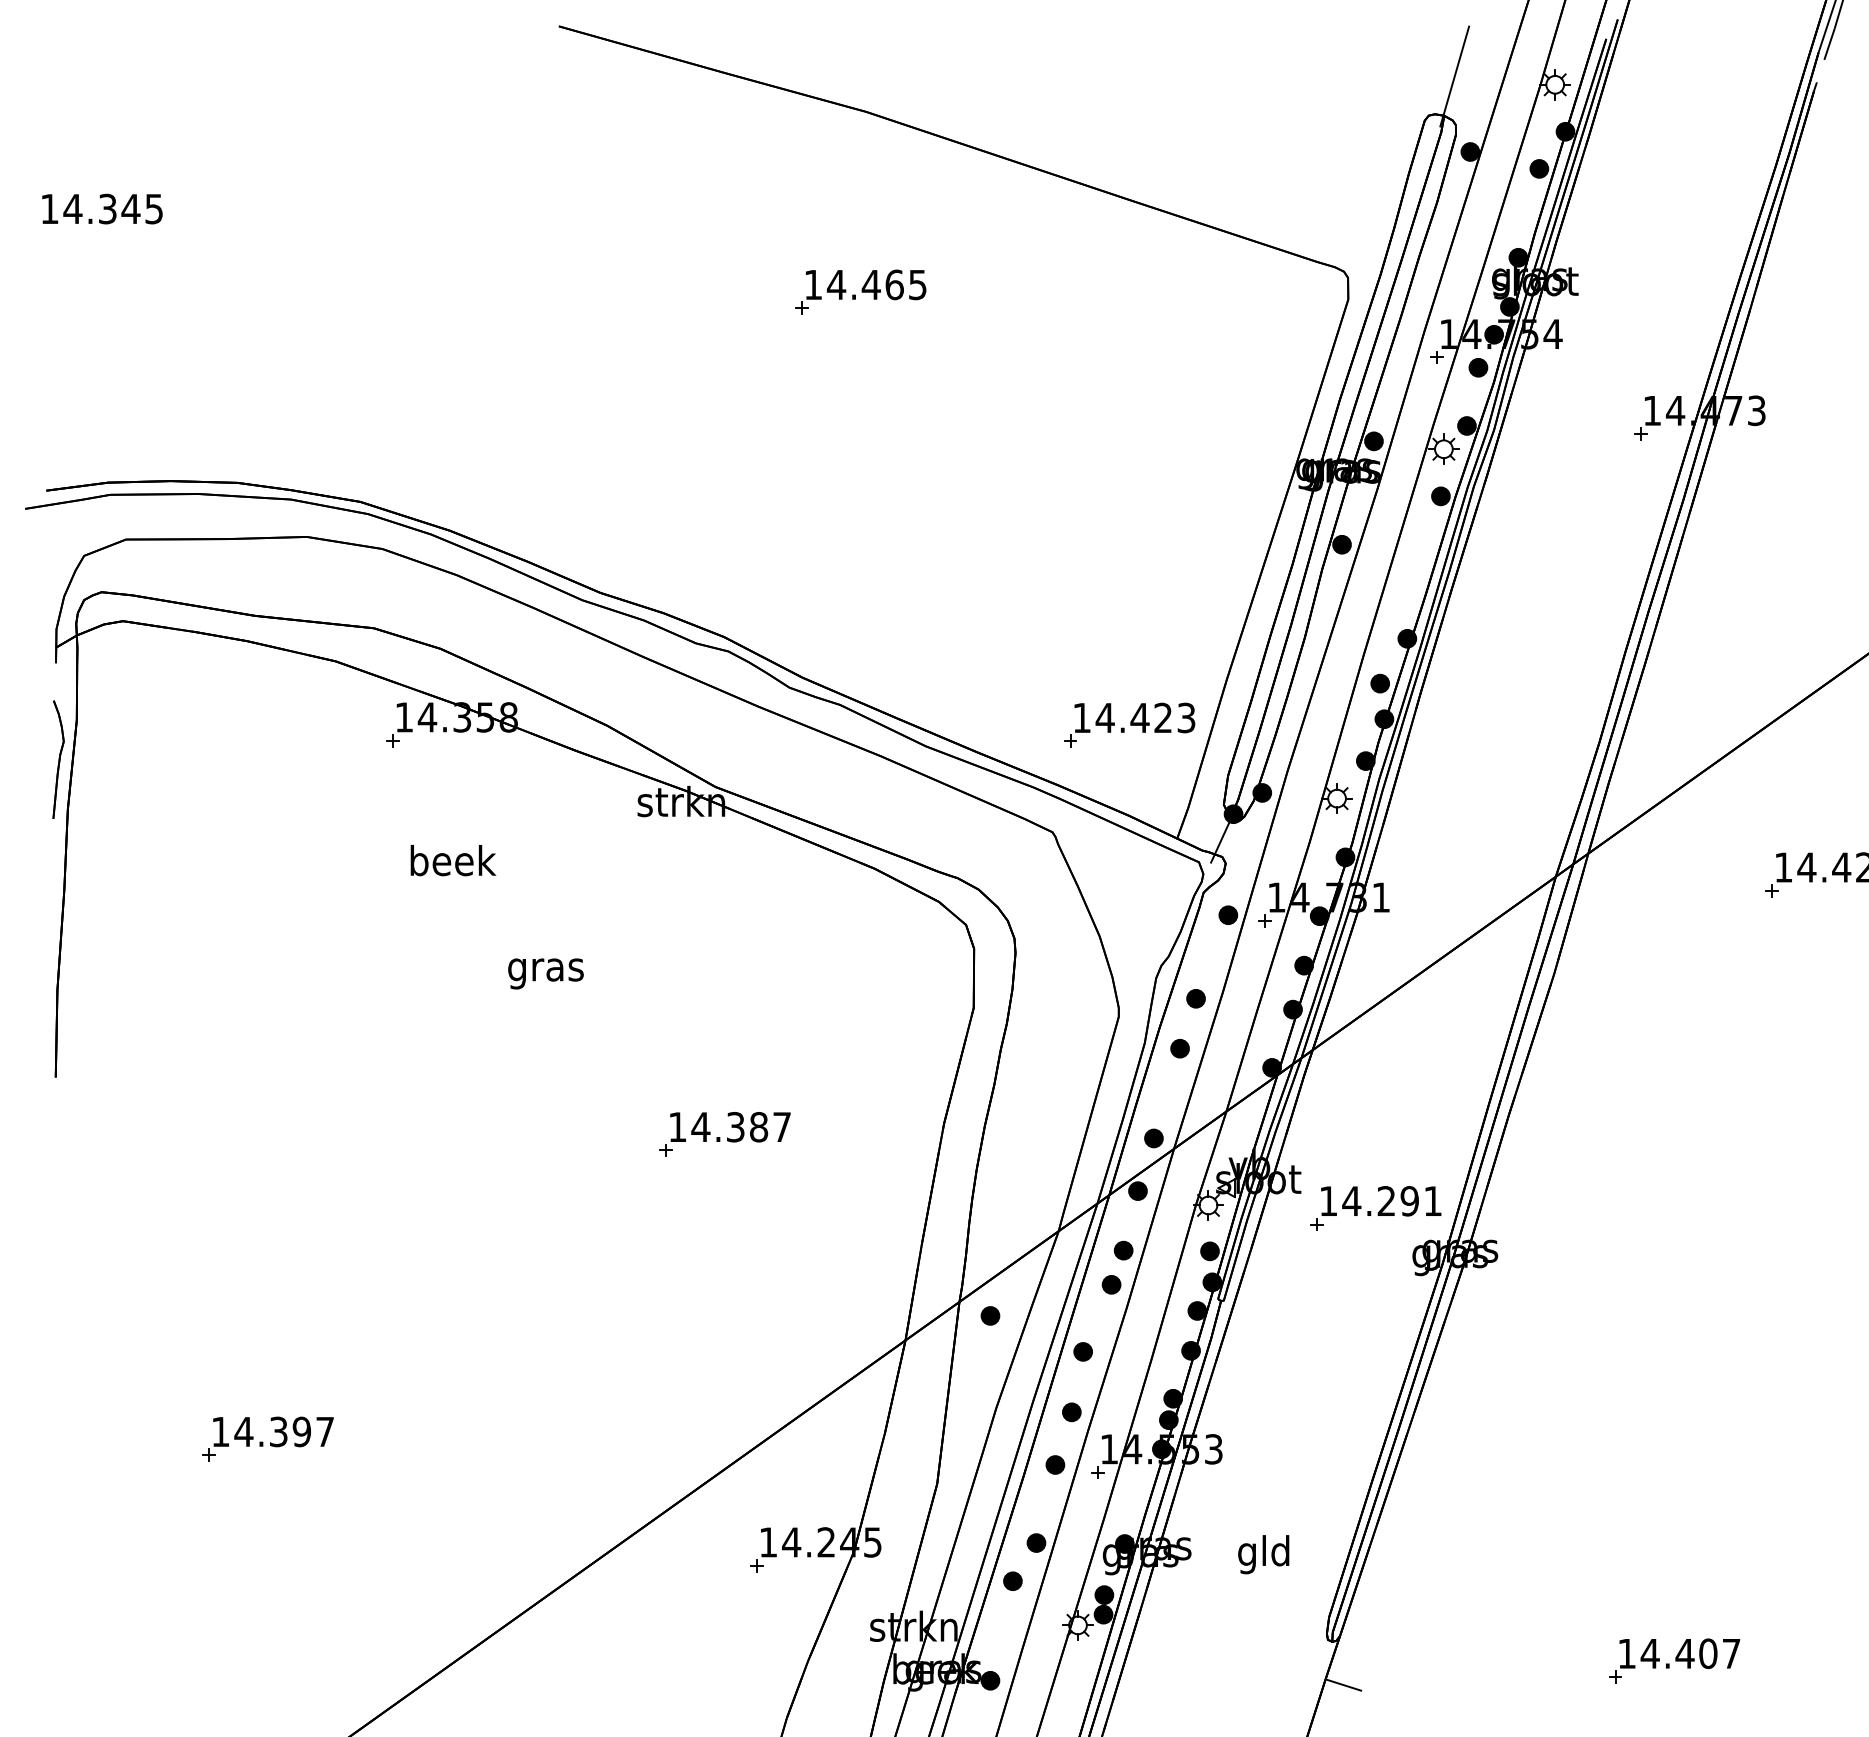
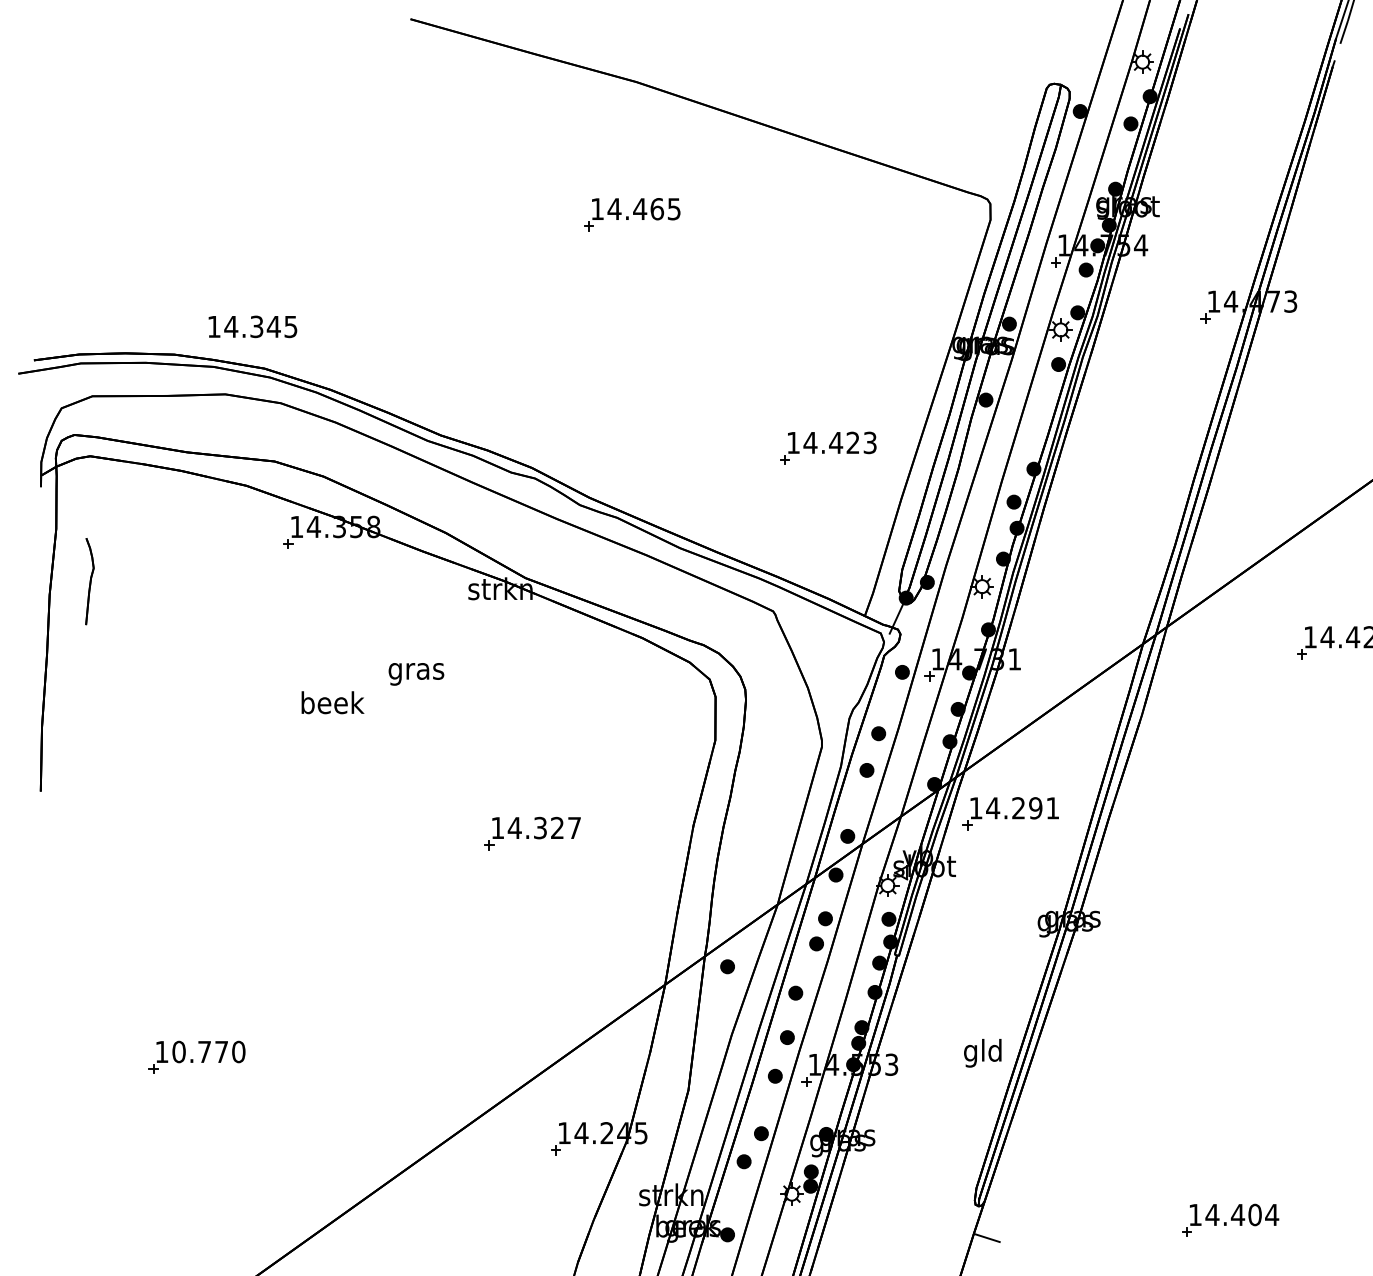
line: (1454, 76) -> (1068, 56), removed
text: (102, 208) -> (252, 326), moved
part: (1129, 724) -> (828, 447), moved
part: (58, 759) -> (89, 581), moved
text: (453, 860) -> (333, 702), moved
text: (545, 973) -> (416, 674), moved
text: (759, 1127) -> (557, 828), 14.387 -> 14.327
part: (1375, 1208) -> (1010, 813), moved
text: (284, 1431) -> (208, 1051), 14.397 -> 10.770
text: (1263, 1554) -> (982, 1053), moved
text: (1731, 1653) -> (1272, 1214), 14.407 -> 14.404

